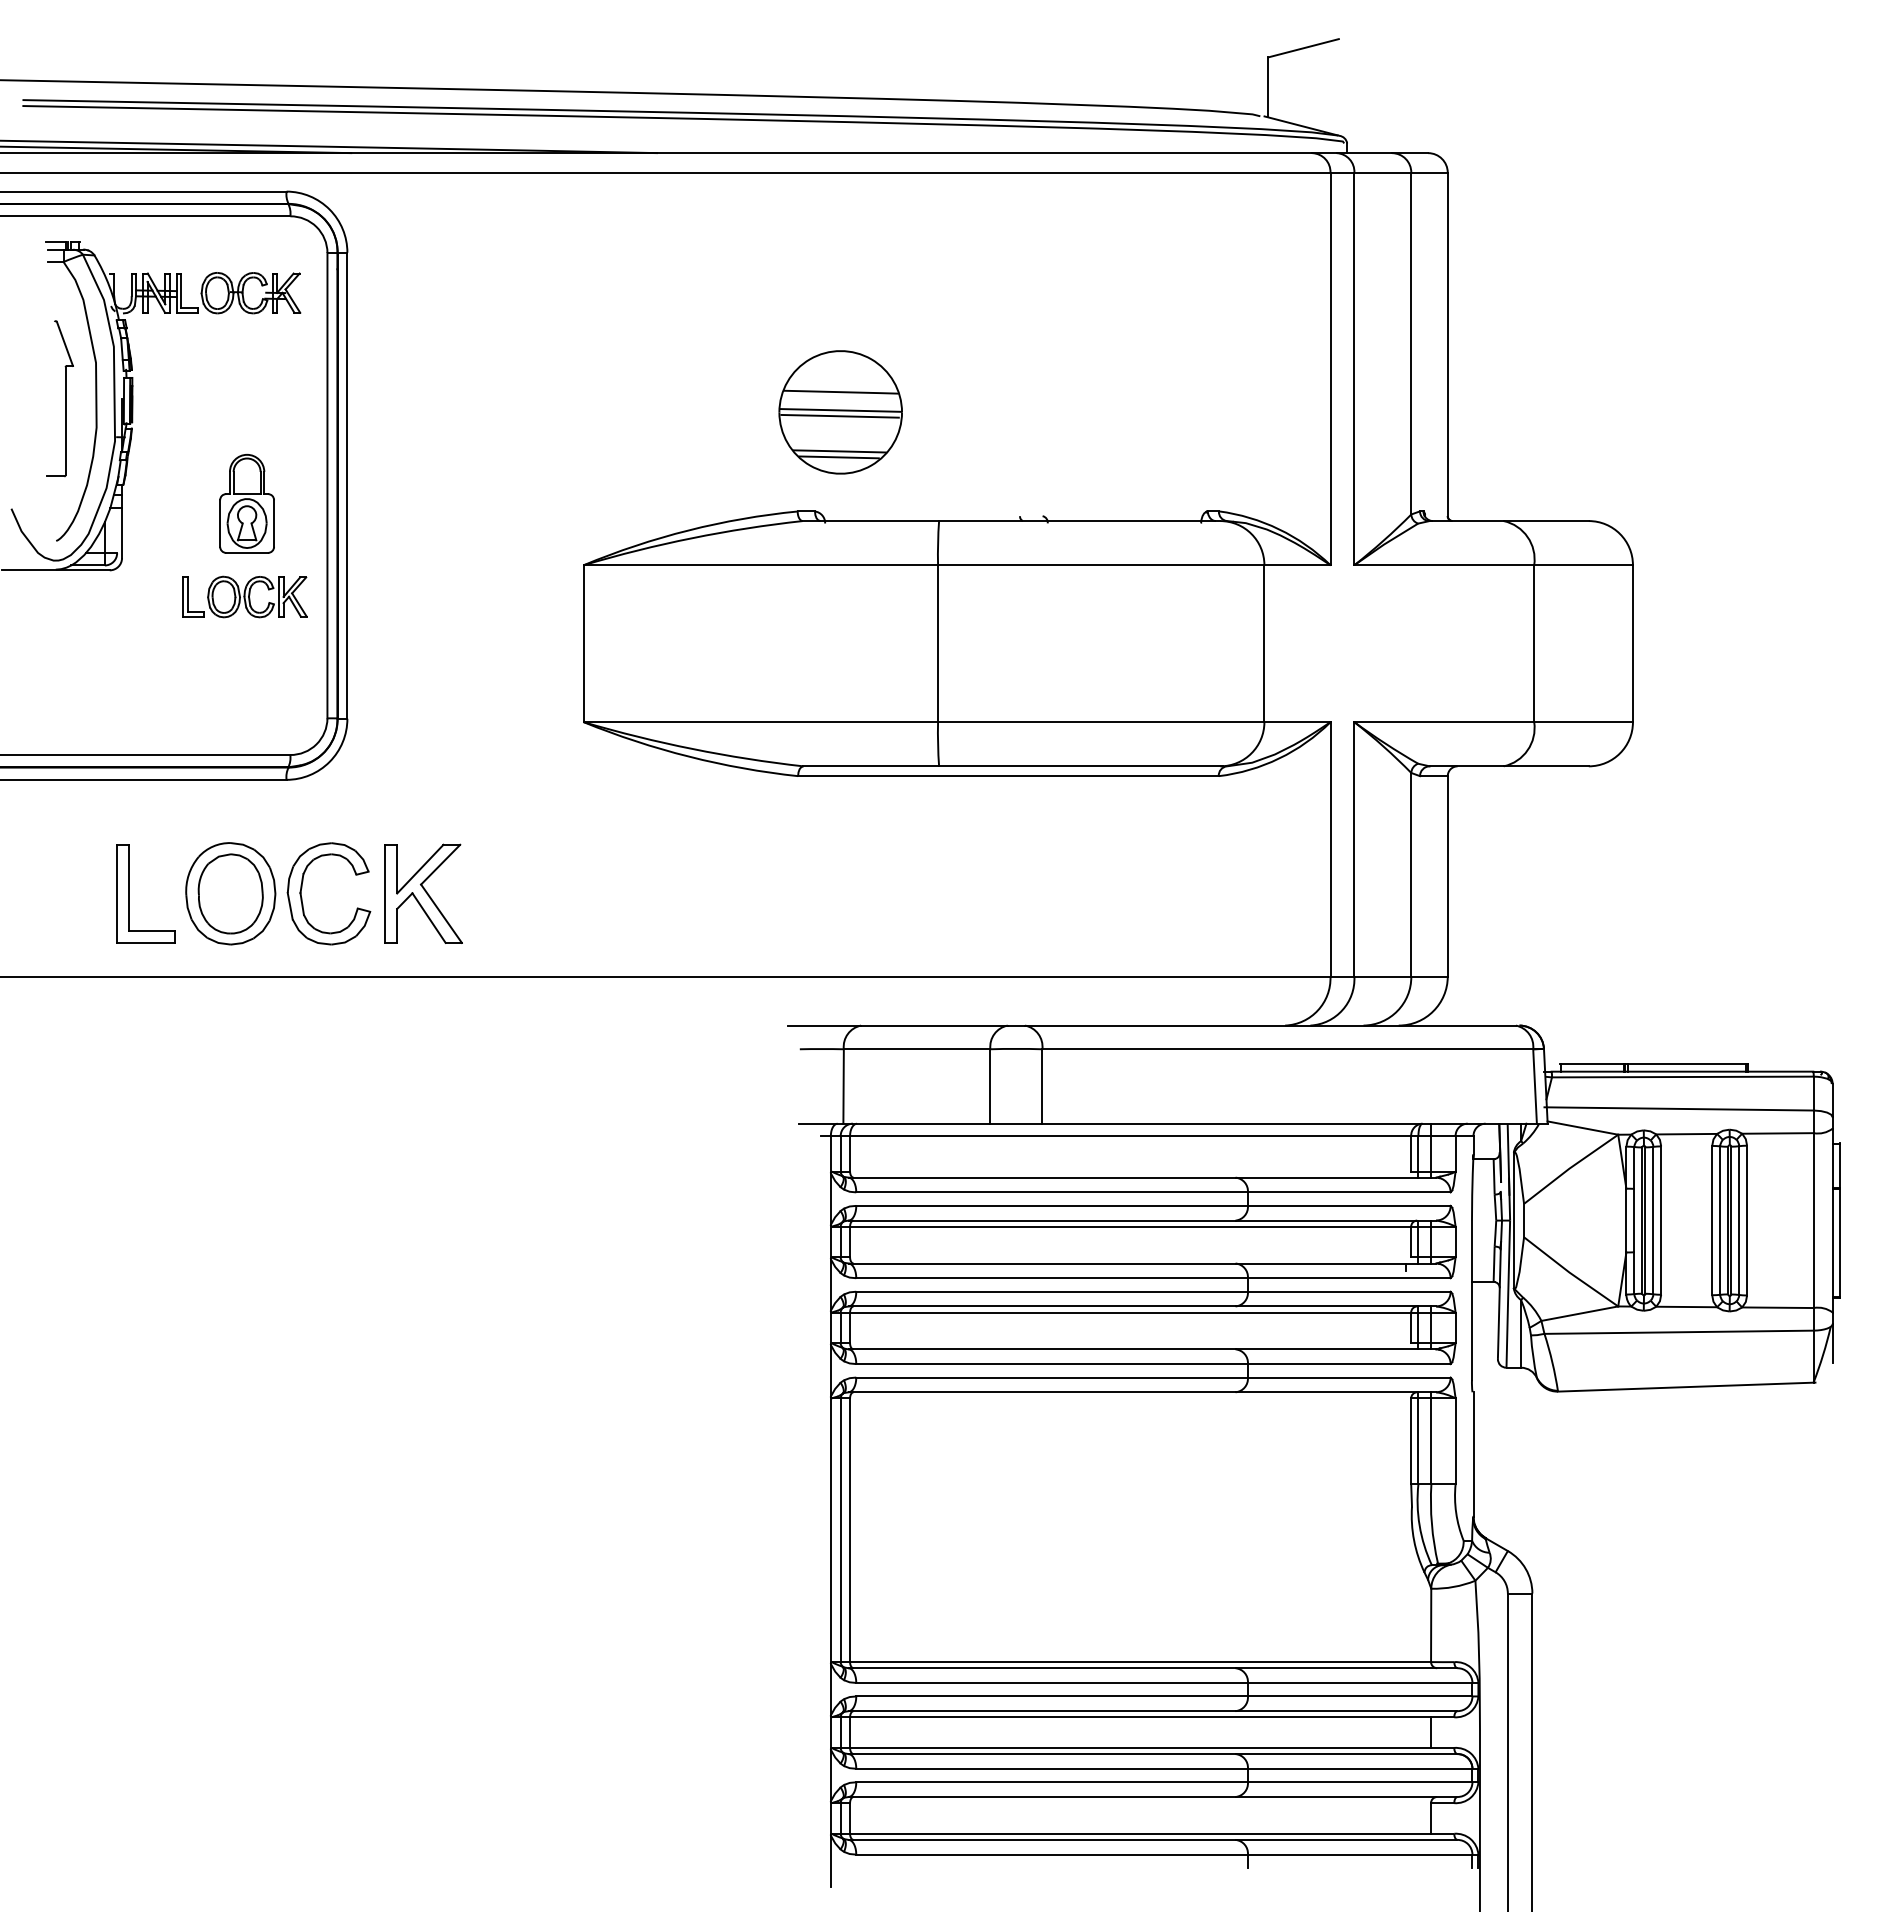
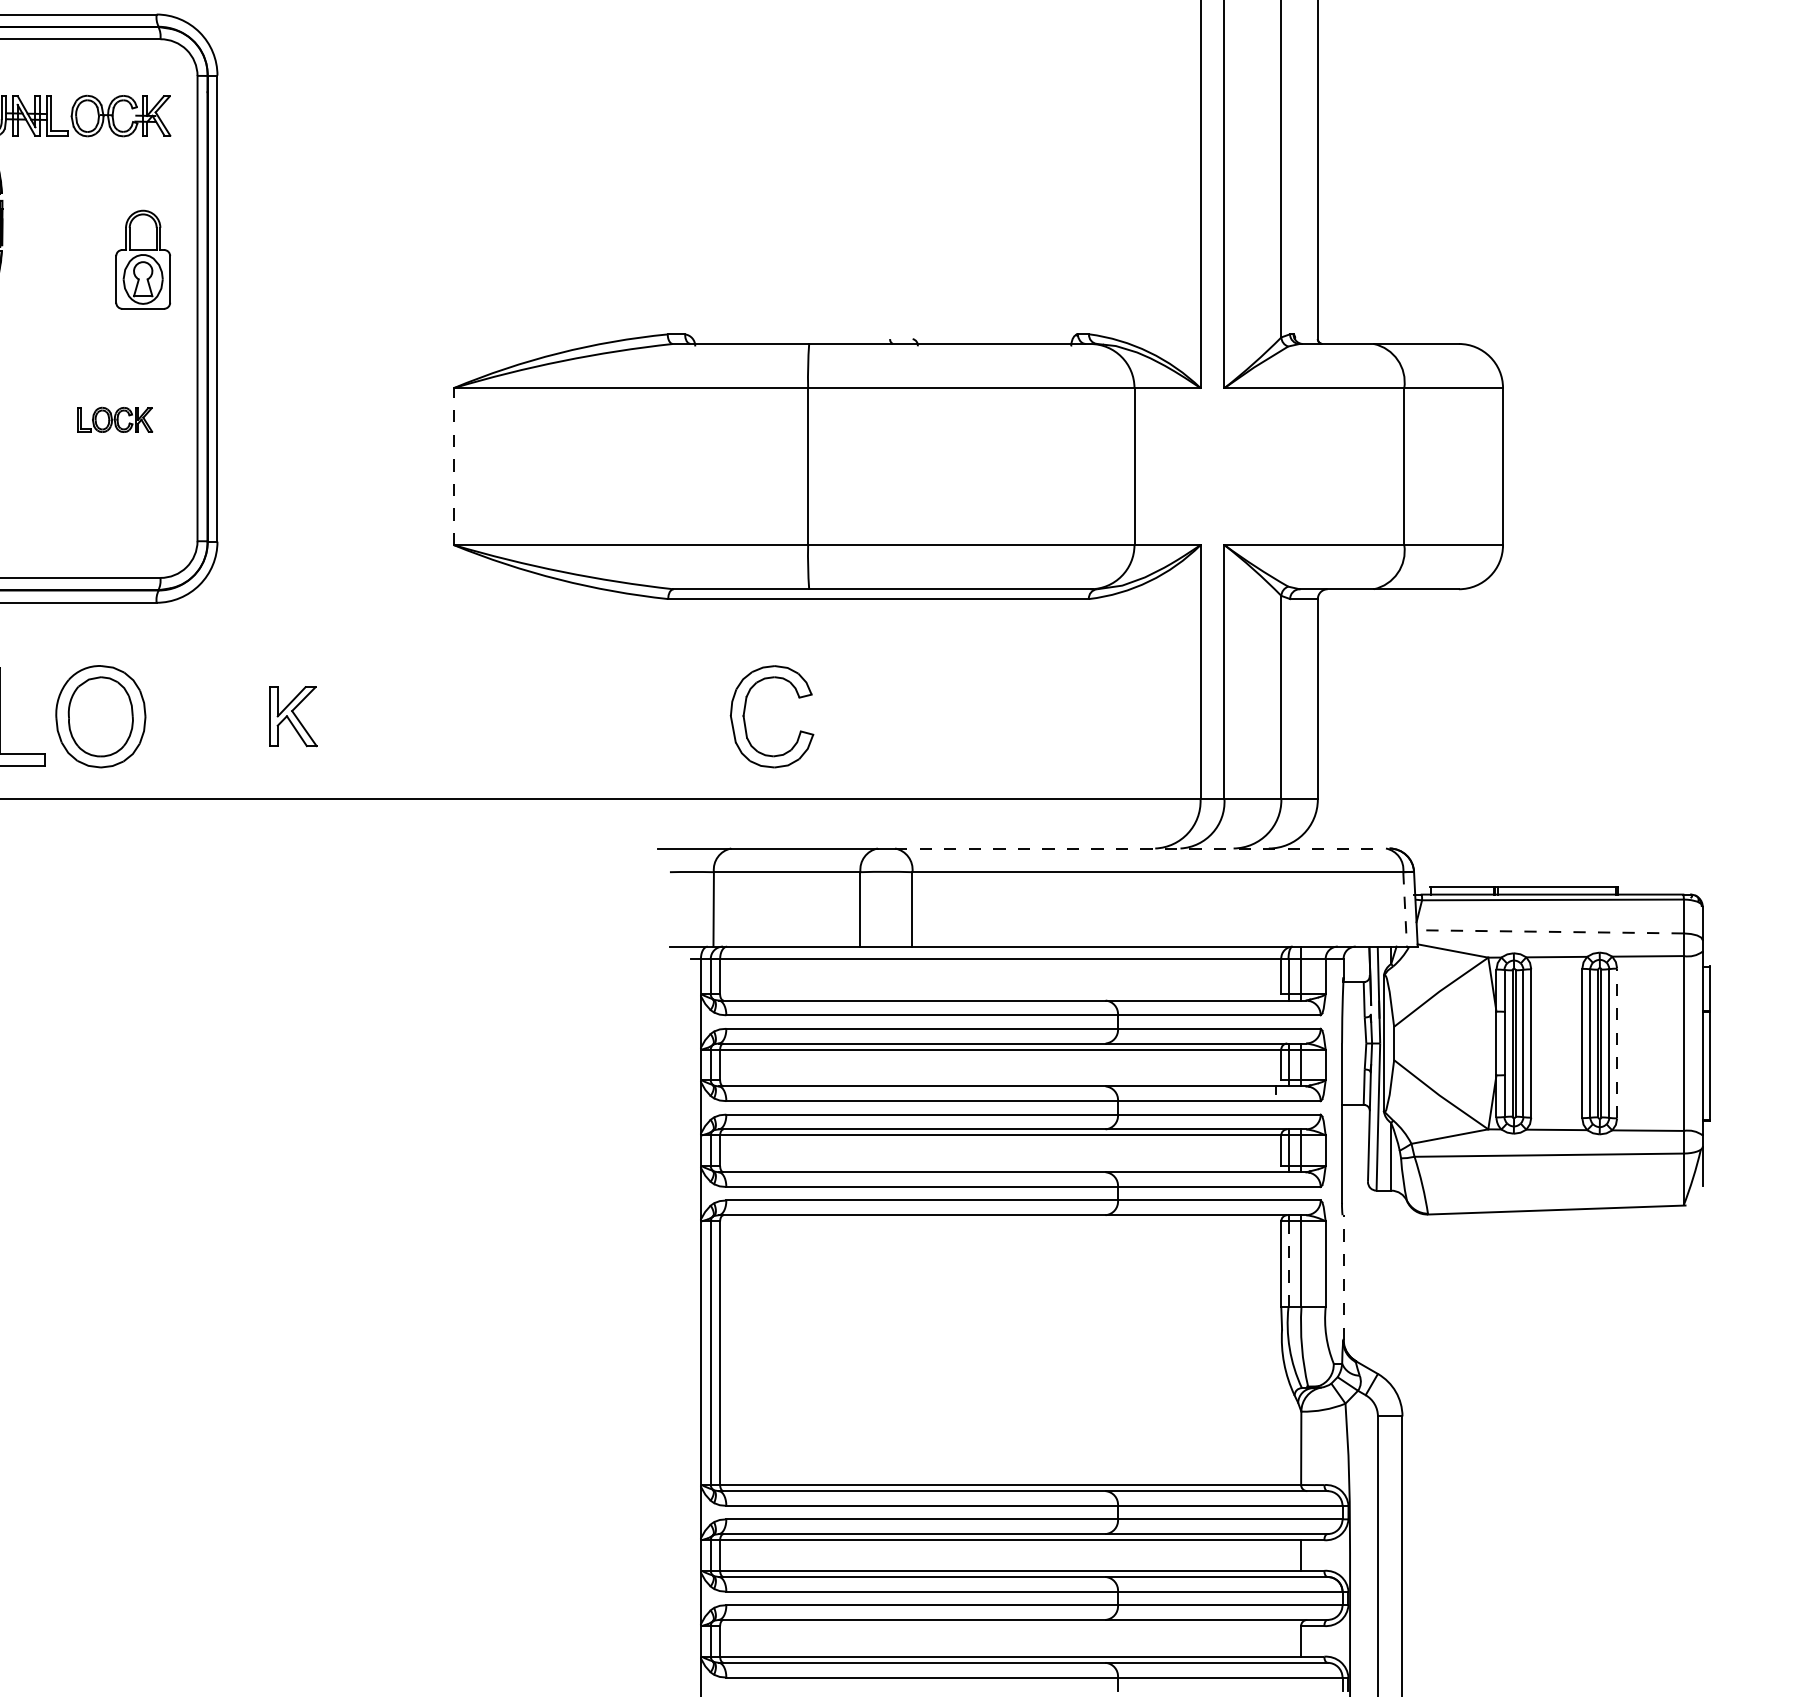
part: (840, 412) -> (710, 235), removed
part: (246, 503) -> (142, 259), moved
part: (244, 596) -> (114, 419), size x0.6
line: (583, 643) -> (453, 466), solid -> dashed
part: (423, 893) -> (293, 716), size x0.6
part: (302, 897) -> (745, 720), moved
line: (1270, 1025) -> (1140, 848), solid -> dashed
line: (1535, 1086) -> (1405, 909), solid -> dashed
line: (1679, 1108) -> (1549, 931), solid -> dashed
line: (1747, 1220) -> (1617, 1043), solid -> dashed
line: (1418, 1441) -> (1288, 1264), solid -> dashed
line: (1473, 1454) -> (1343, 1277), solid -> dashed

